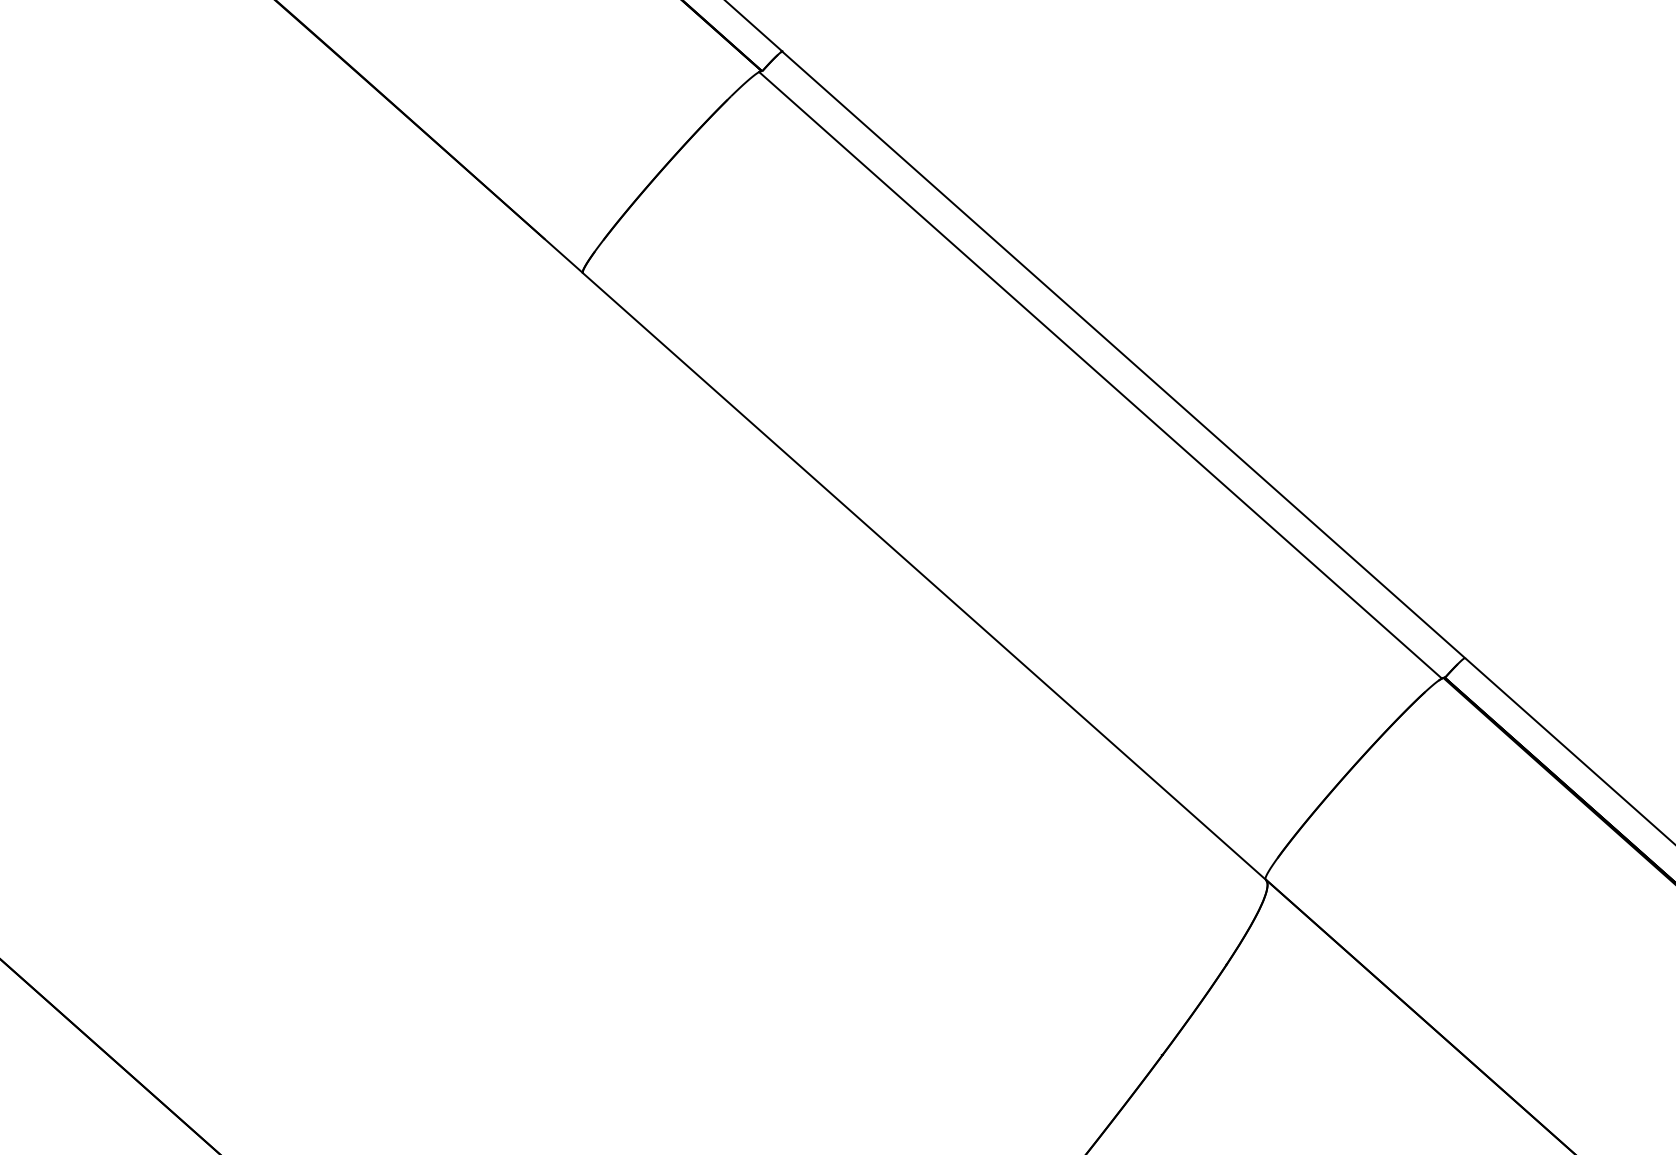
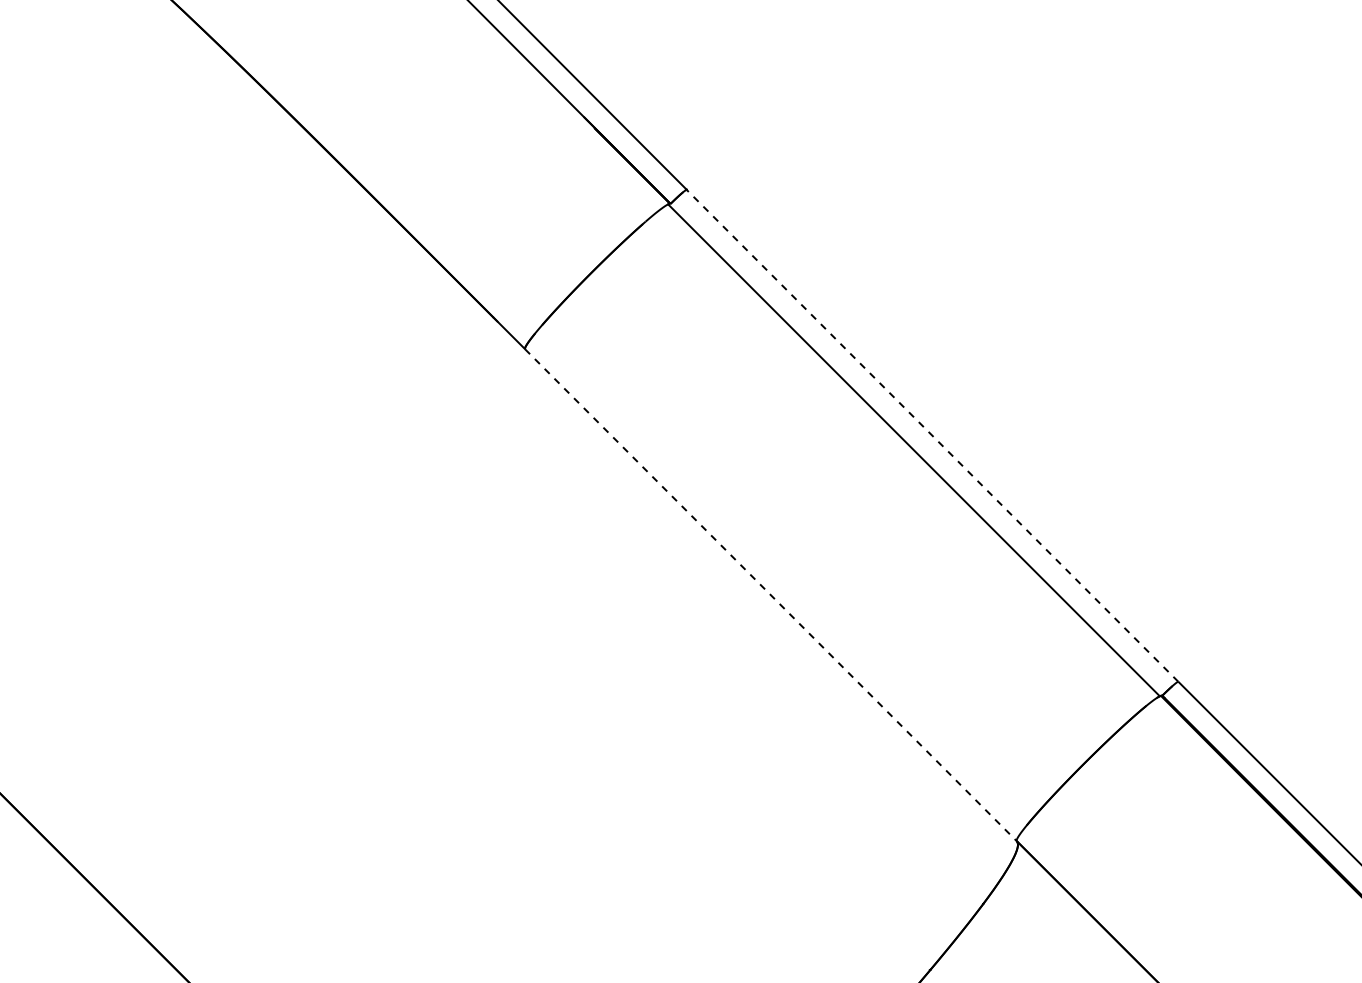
line: (1123, 354) -> (932, 435), solid -> dashed
line: (923, 576) -> (770, 595), solid -> dashed

